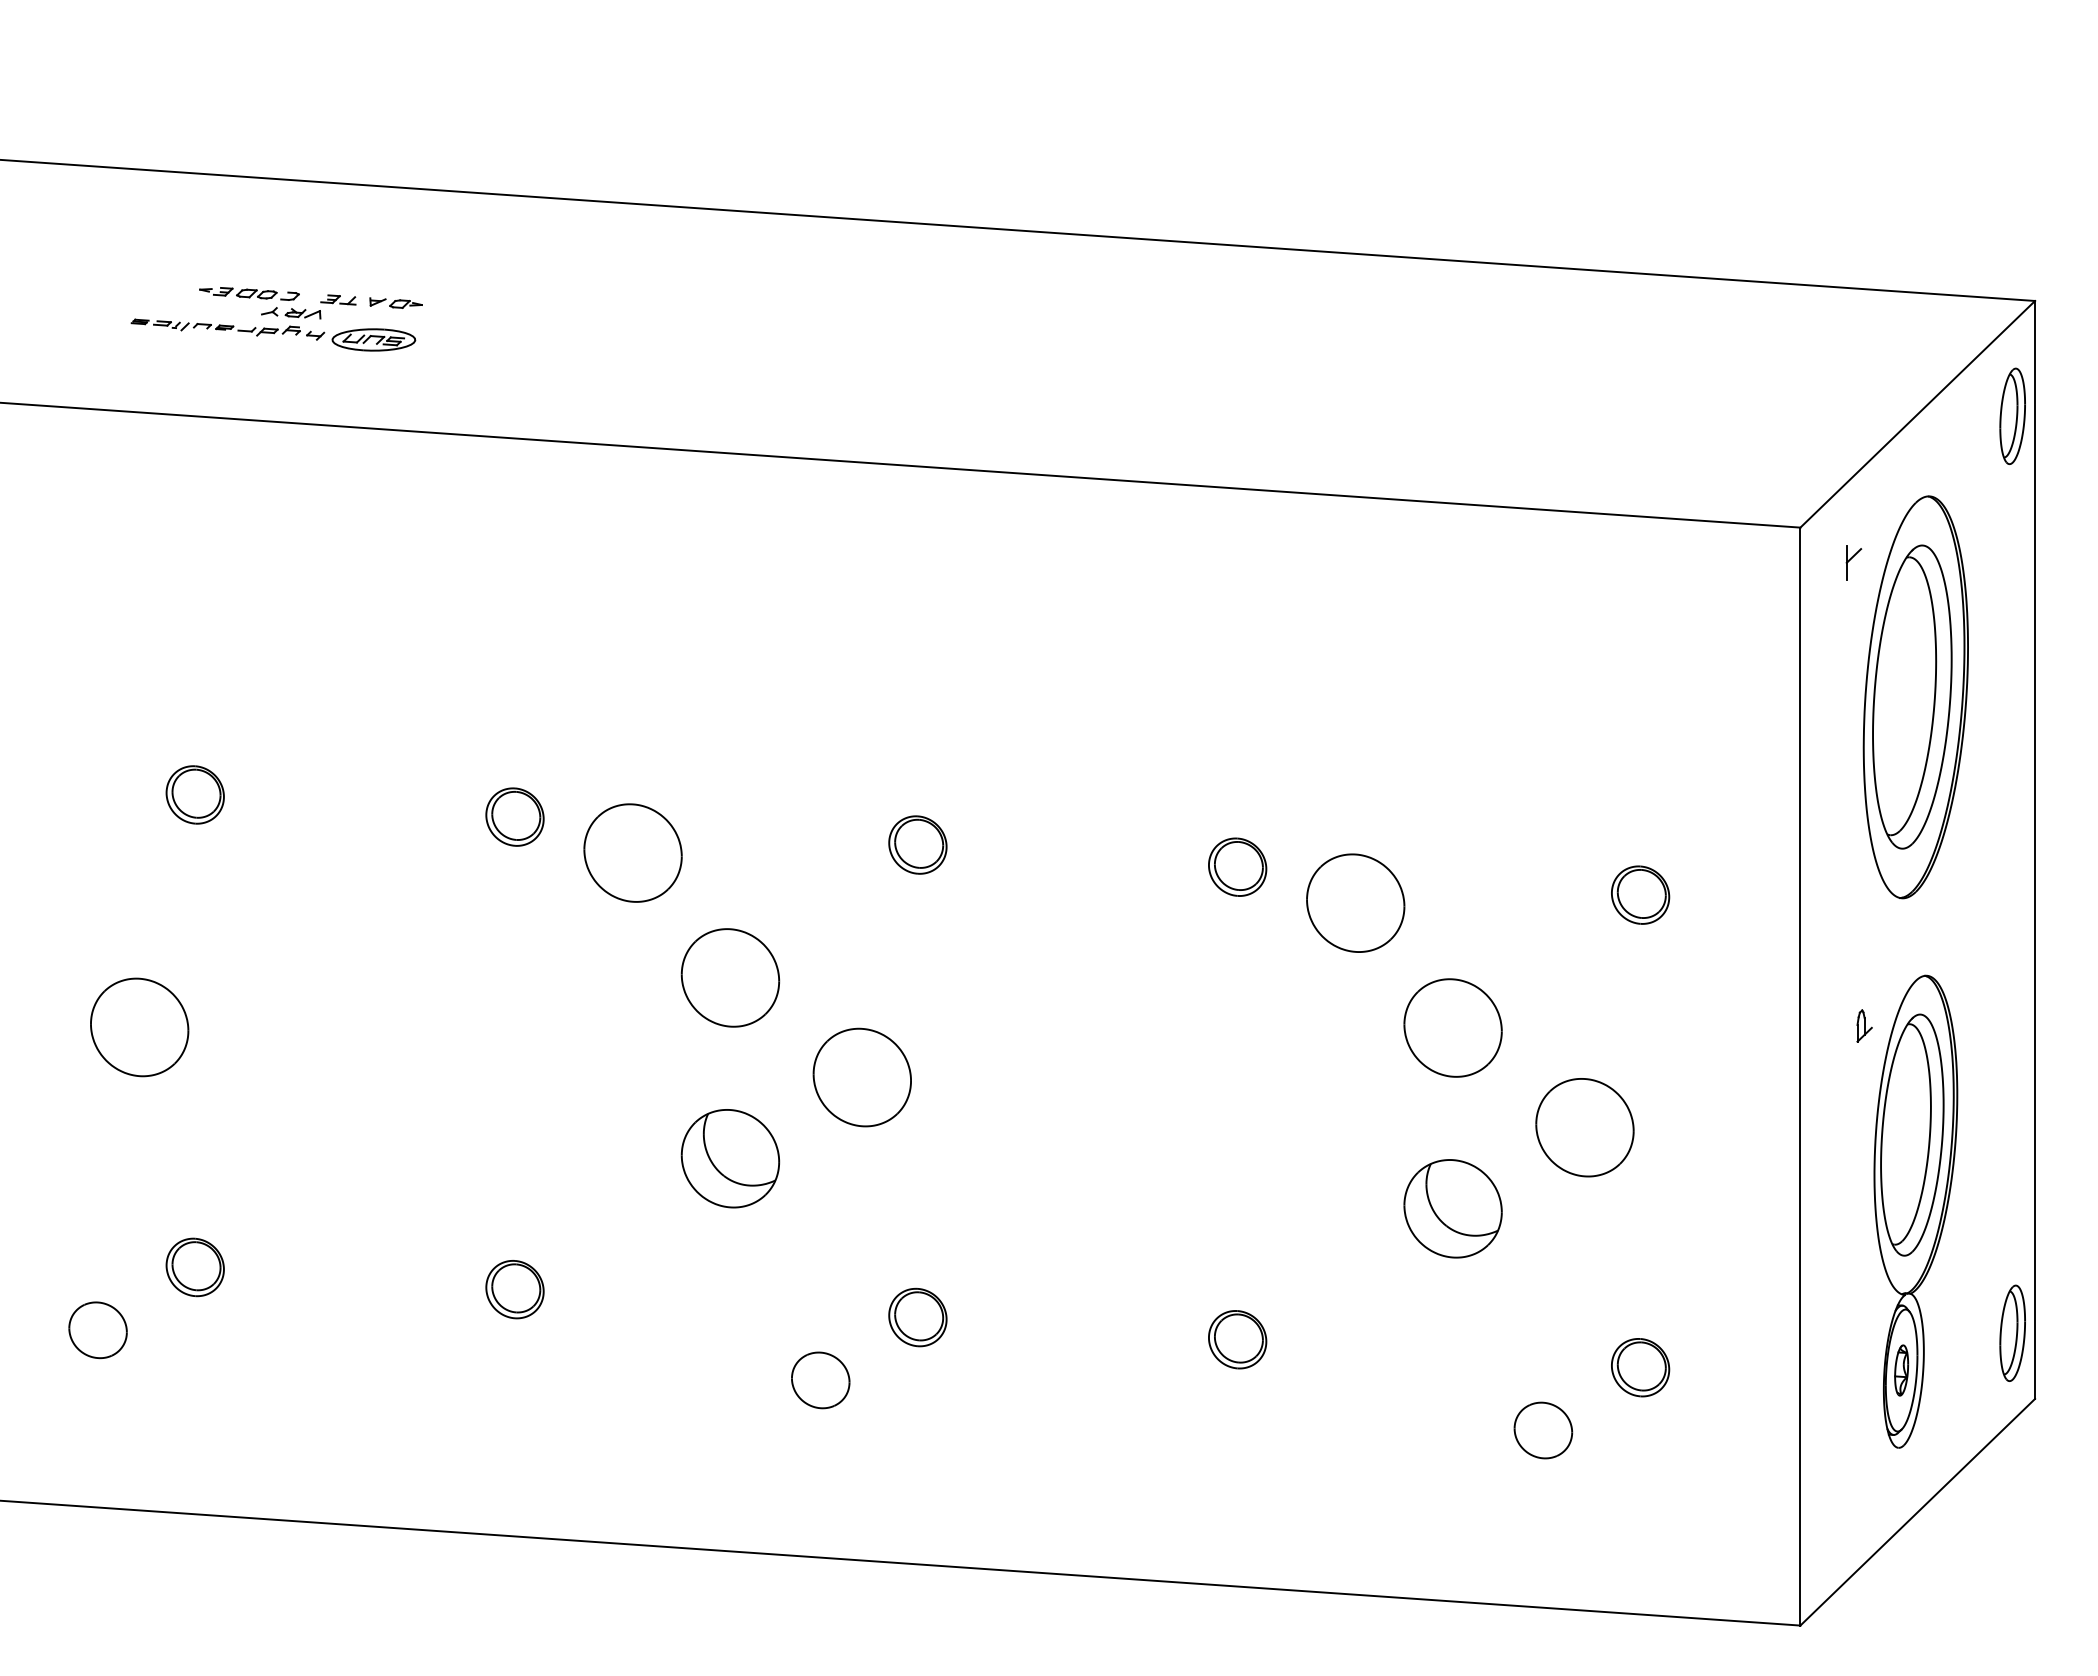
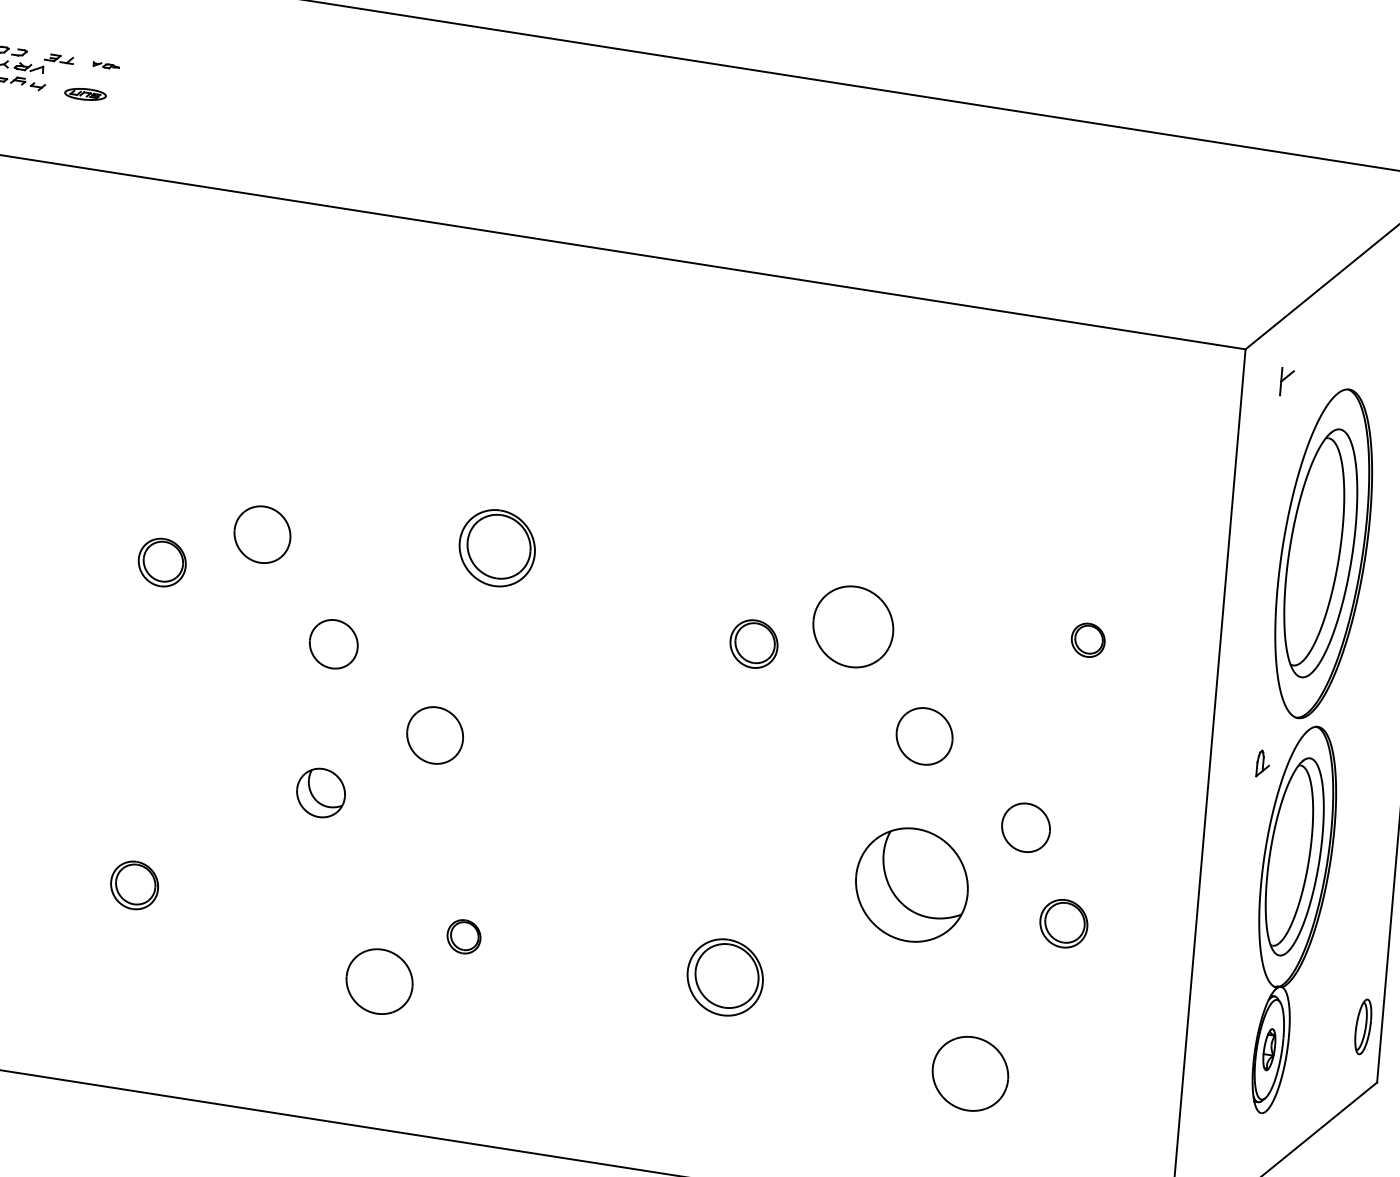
part: (395, 302) -> (105, 65), size x0.6
part: (373, 339) -> (85, 94), size x0.6
part: (1915, 697) -> (1323, 553), moved
part: (514, 816) -> (161, 562), moved
part: (917, 844) -> (497, 547), size x1.6
part: (632, 852) -> (262, 534), size x0.7
part: (1237, 866) -> (753, 643), moved
part: (1640, 894) -> (1088, 639), size x0.7
part: (730, 977) -> (333, 643), size x0.6
part: (1452, 1027) -> (924, 735), size x0.7
part: (861, 1077) -> (434, 735), size x0.7
part: (1584, 1127) -> (1025, 827), size x0.6
part: (730, 1158) -> (321, 792), size x0.6
part: (1452, 1208) -> (911, 884), size x1.4
part: (917, 1317) -> (463, 936), size x0.7
part: (2012, 1332) -> (1363, 1026), size x0.7
part: (1237, 1339) -> (725, 977), size x1.6
part: (1640, 1367) -> (1063, 923), moved
part: (820, 1380) -> (379, 981), size x1.4
part: (1543, 1430) -> (970, 1073), size x1.6

